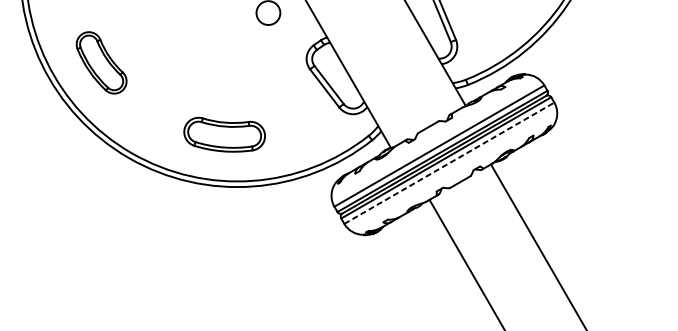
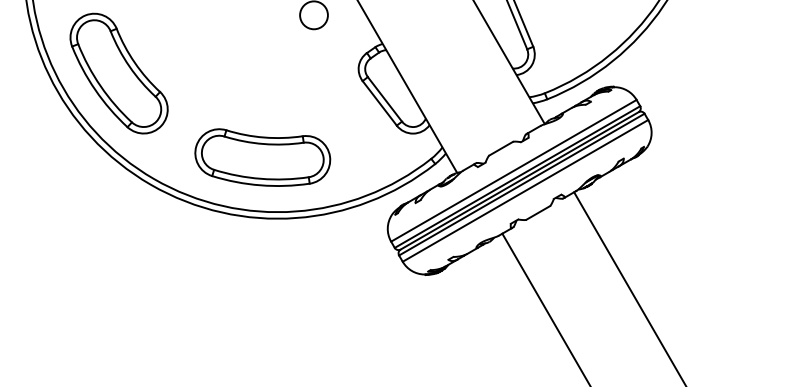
part: (101, 62) -> (118, 73), size x1.67
part: (224, 134) -> (262, 157), size x1.43
line: (449, 162) -> (525, 190), dashed -> solid

